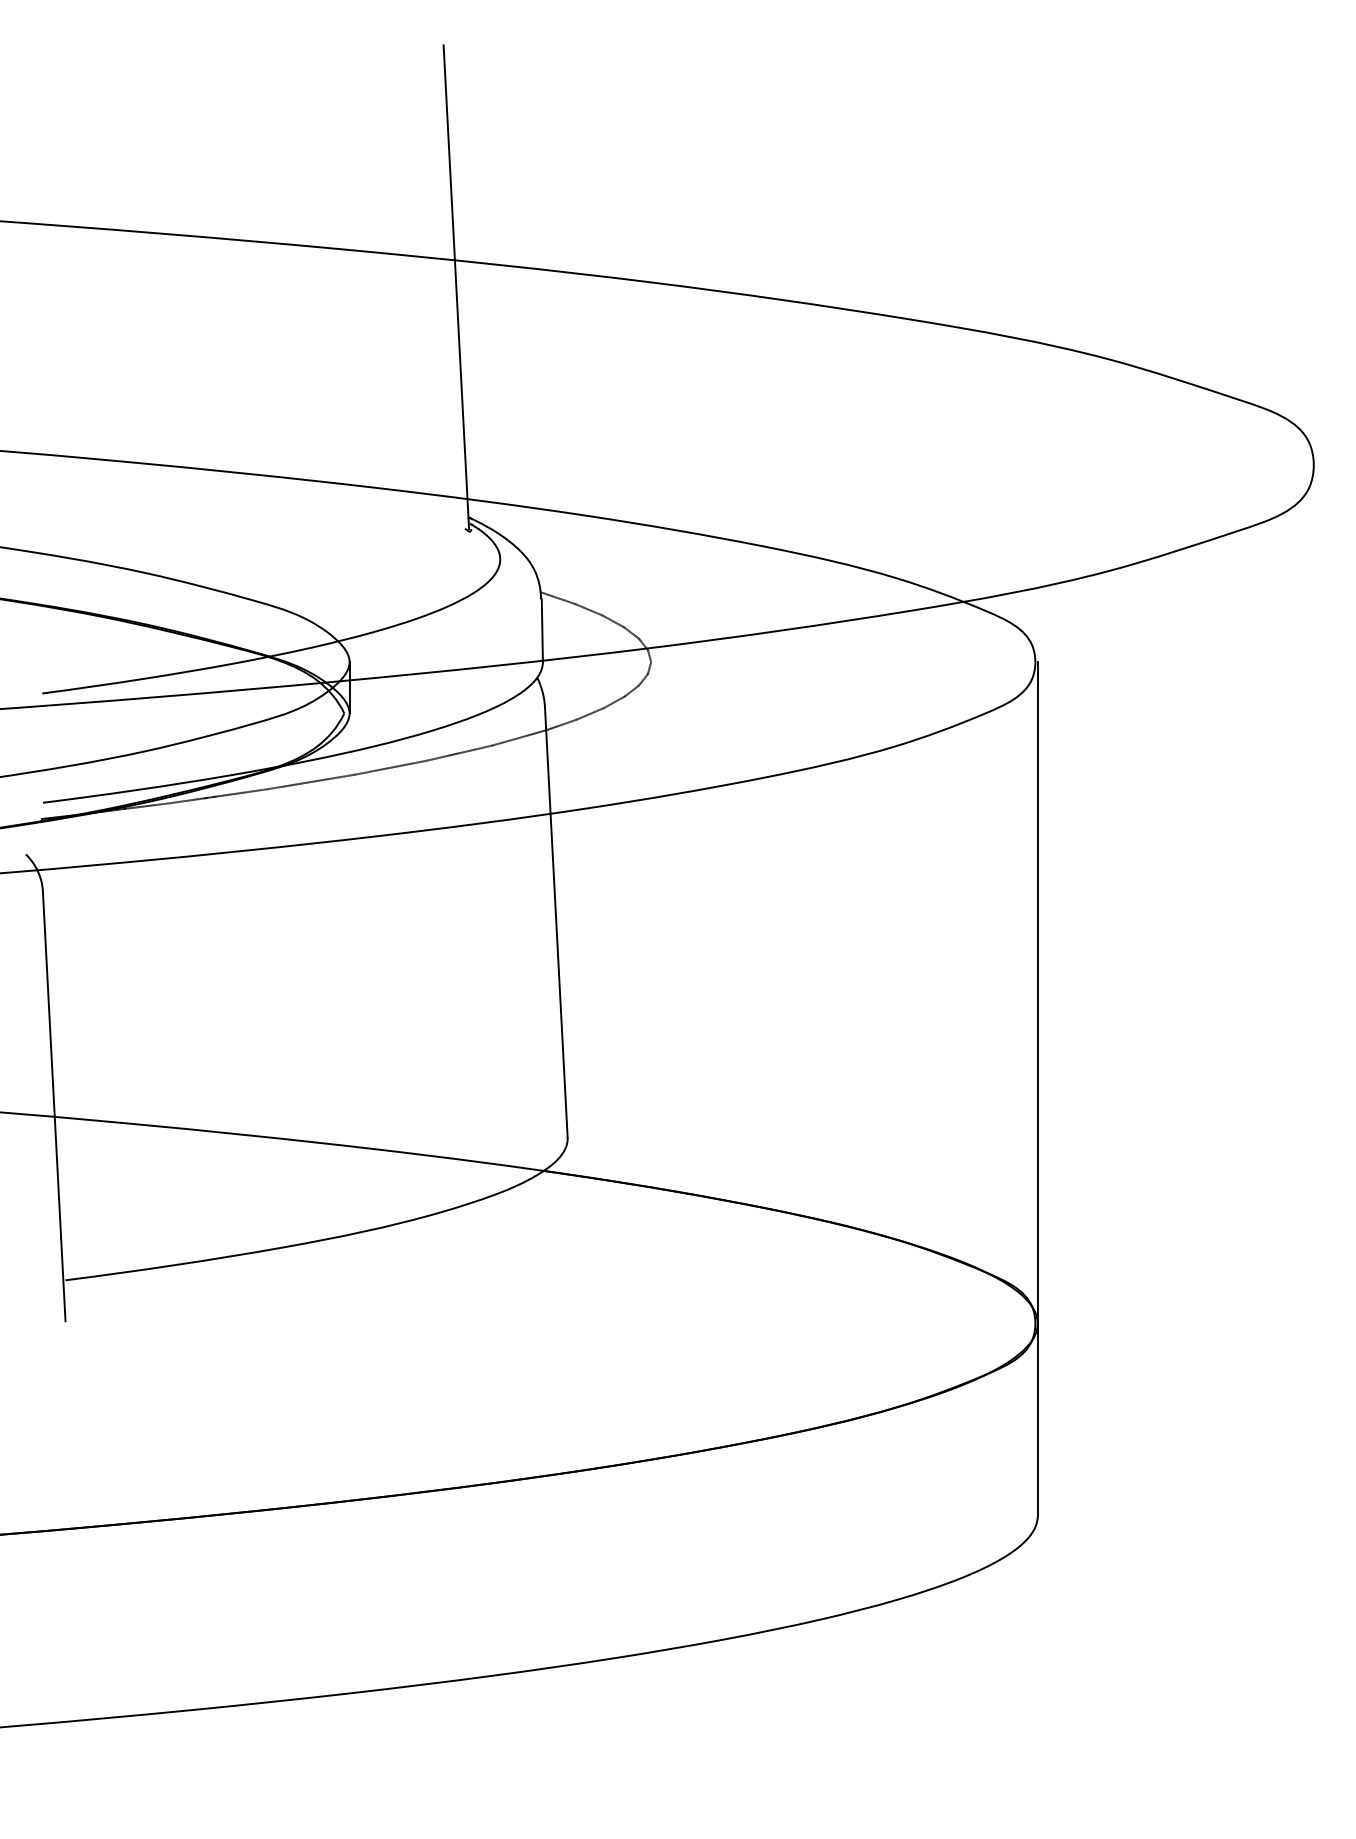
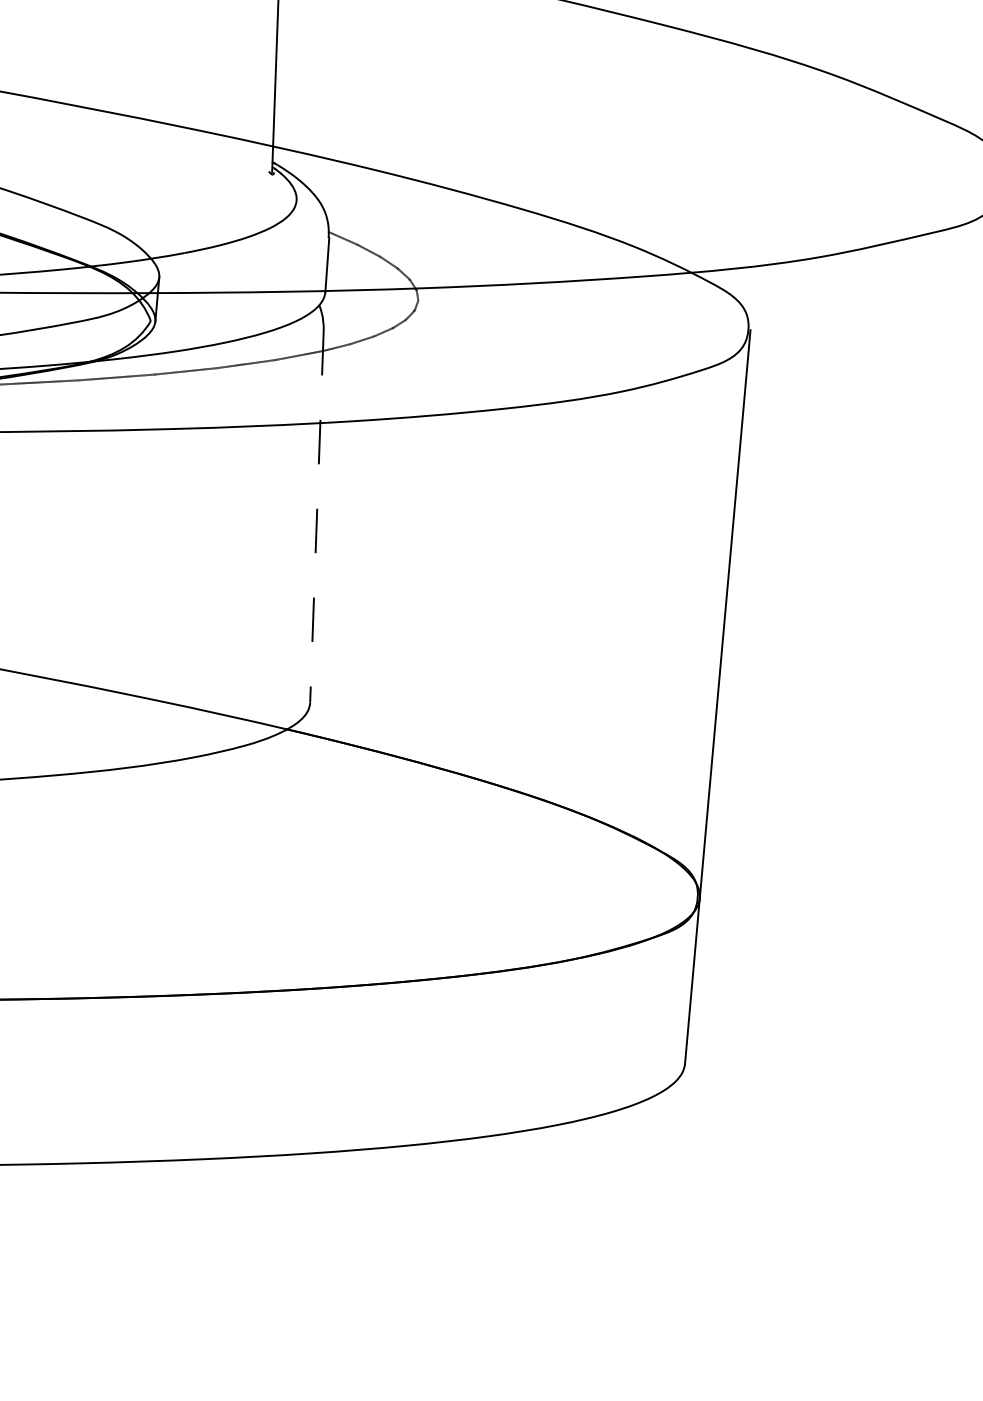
line: (556, 922) -> (317, 516), solid -> dashed

